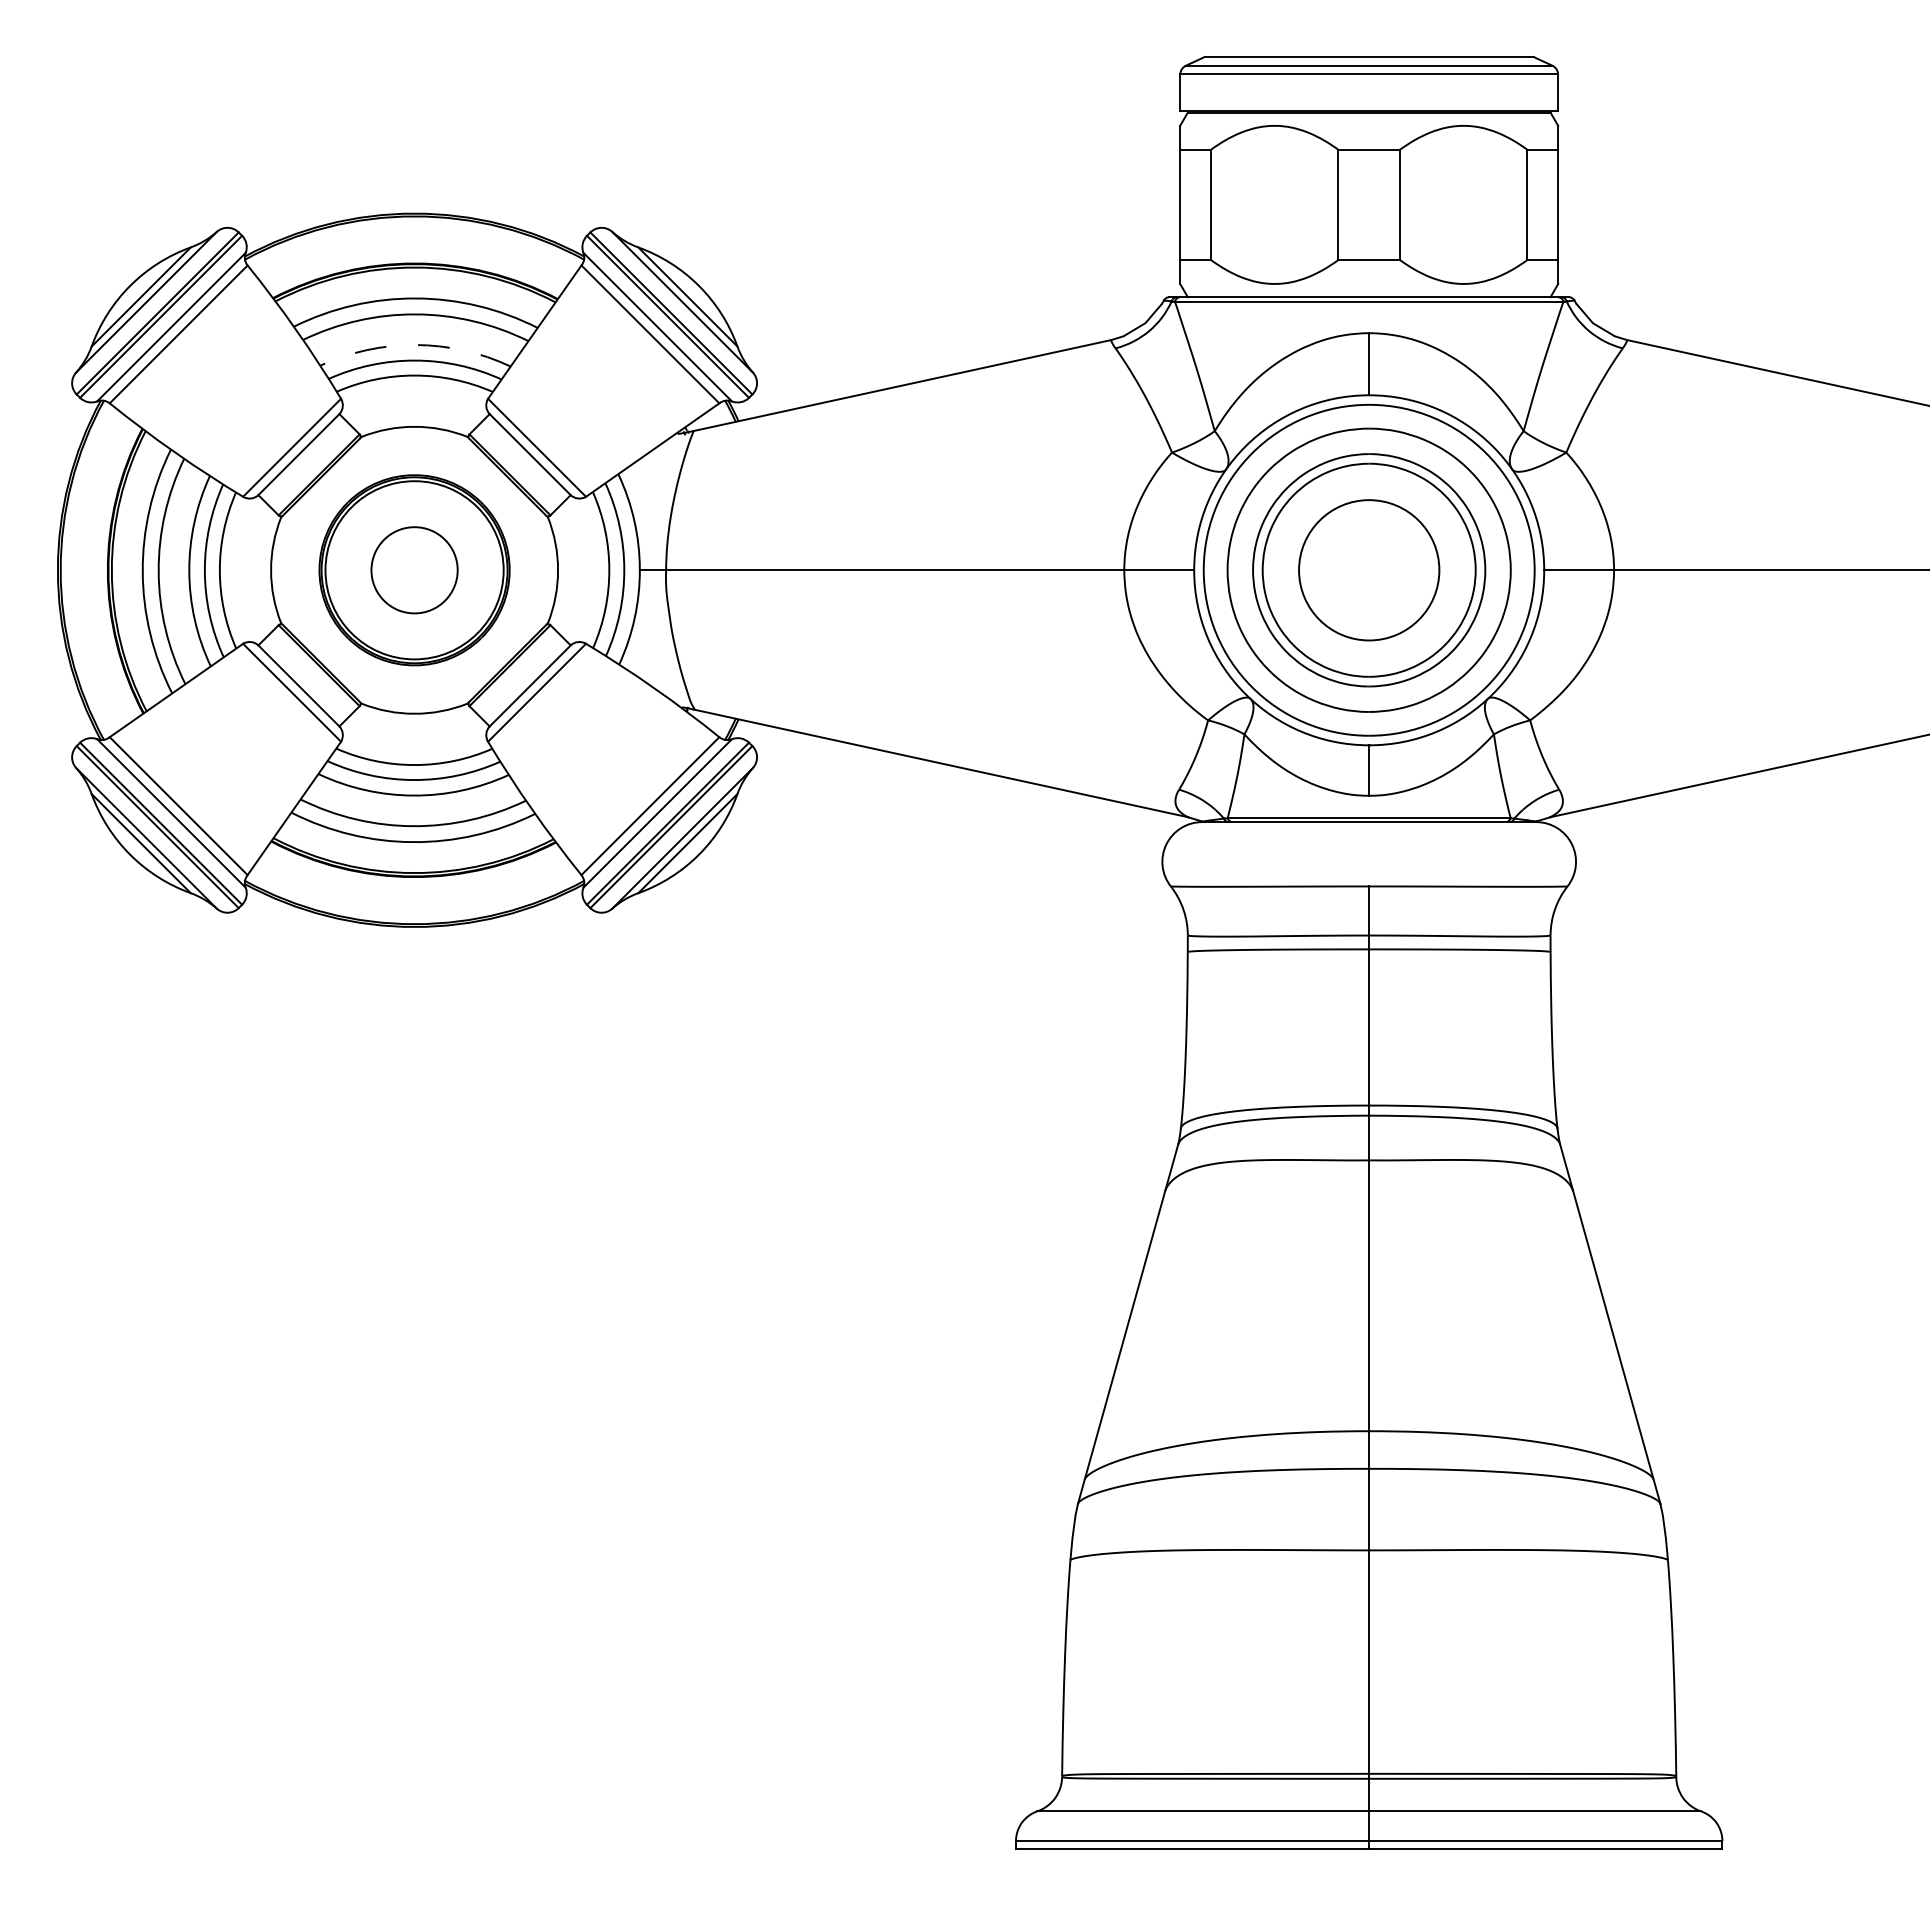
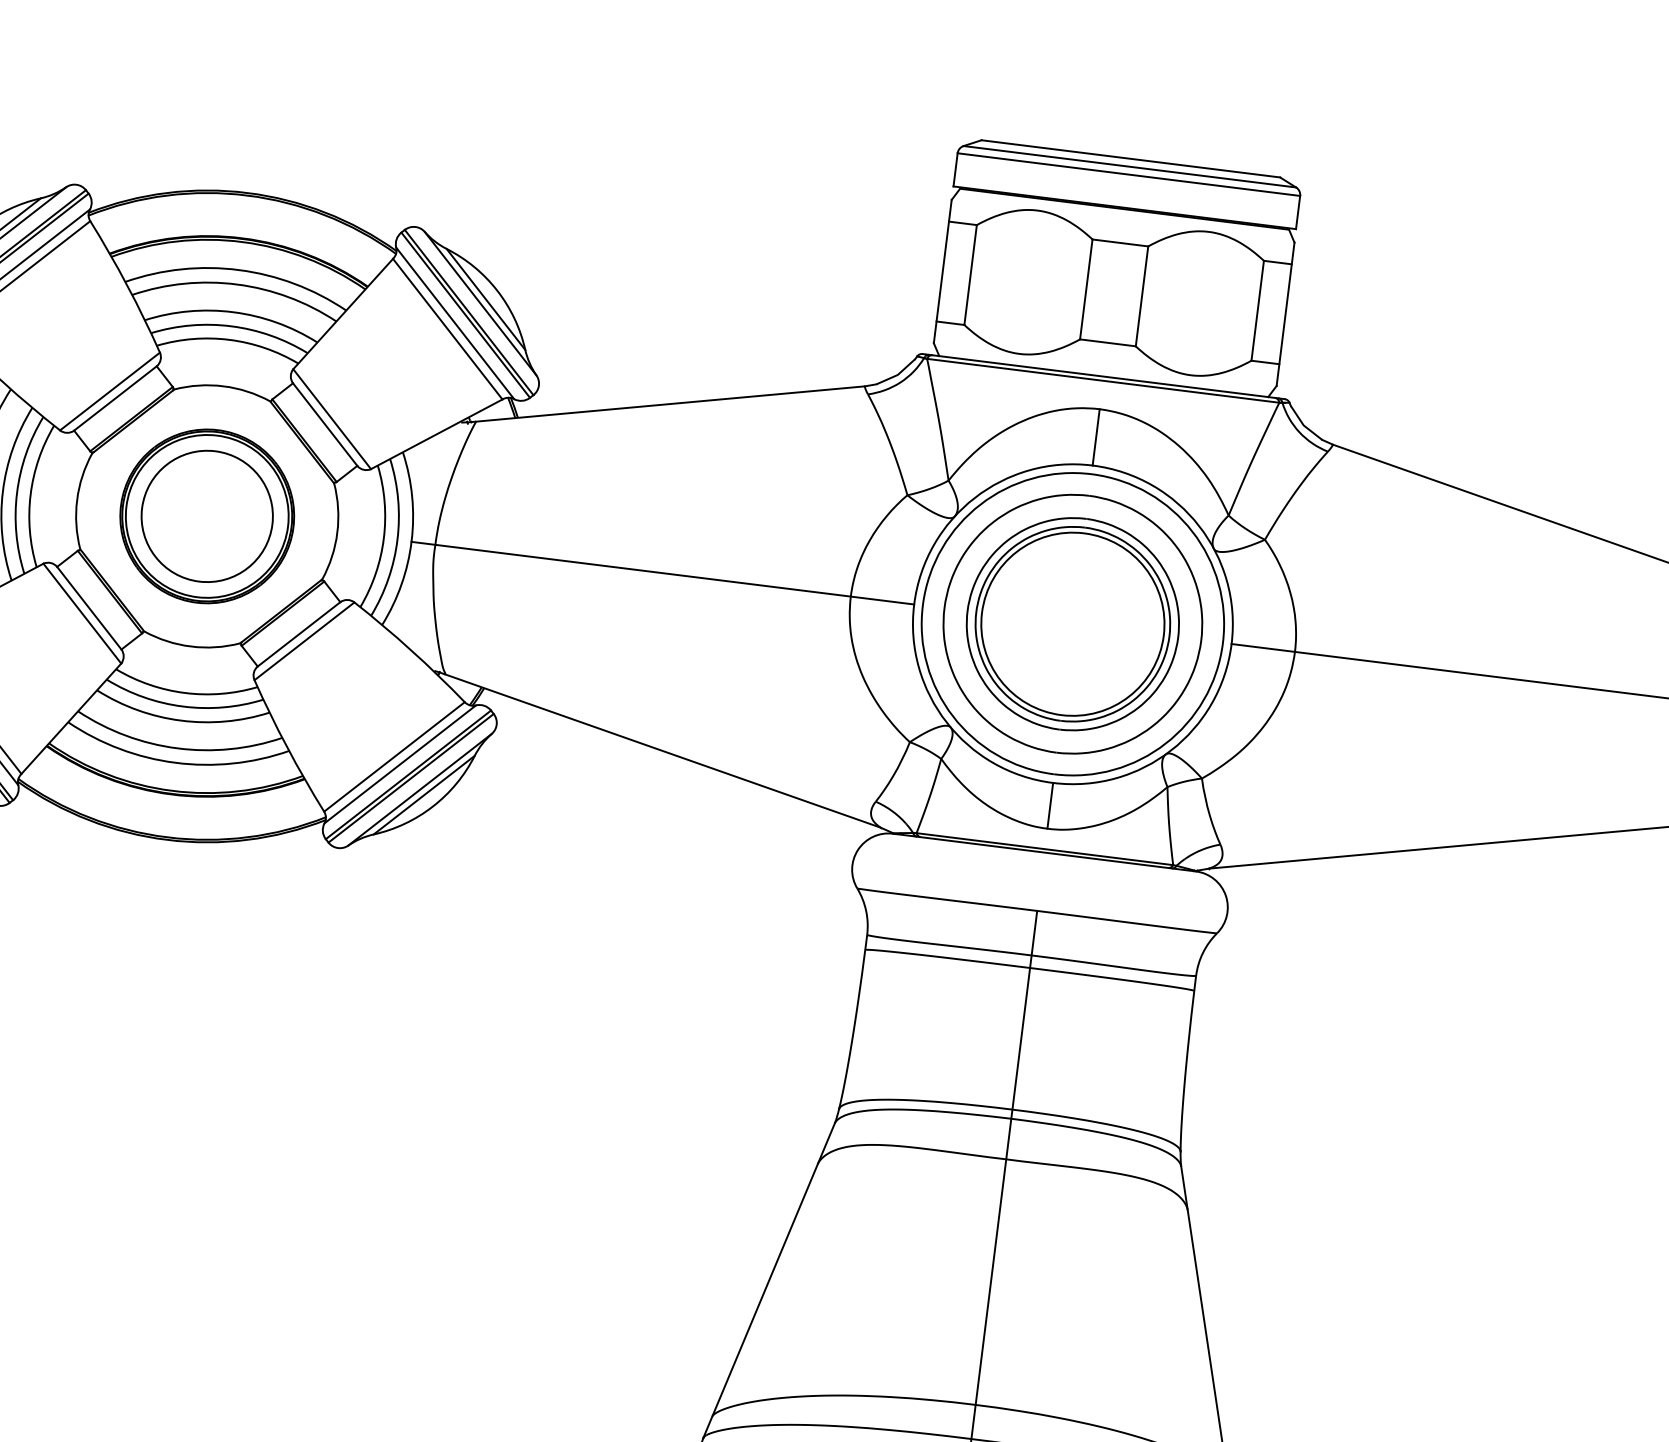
arc: (415, 345) -> (233, 312), dashed -> solid
circle: (414, 570) -> (207, 516), size x1.67
circle: (1368, 570) -> (1072, 624), size x1.43

